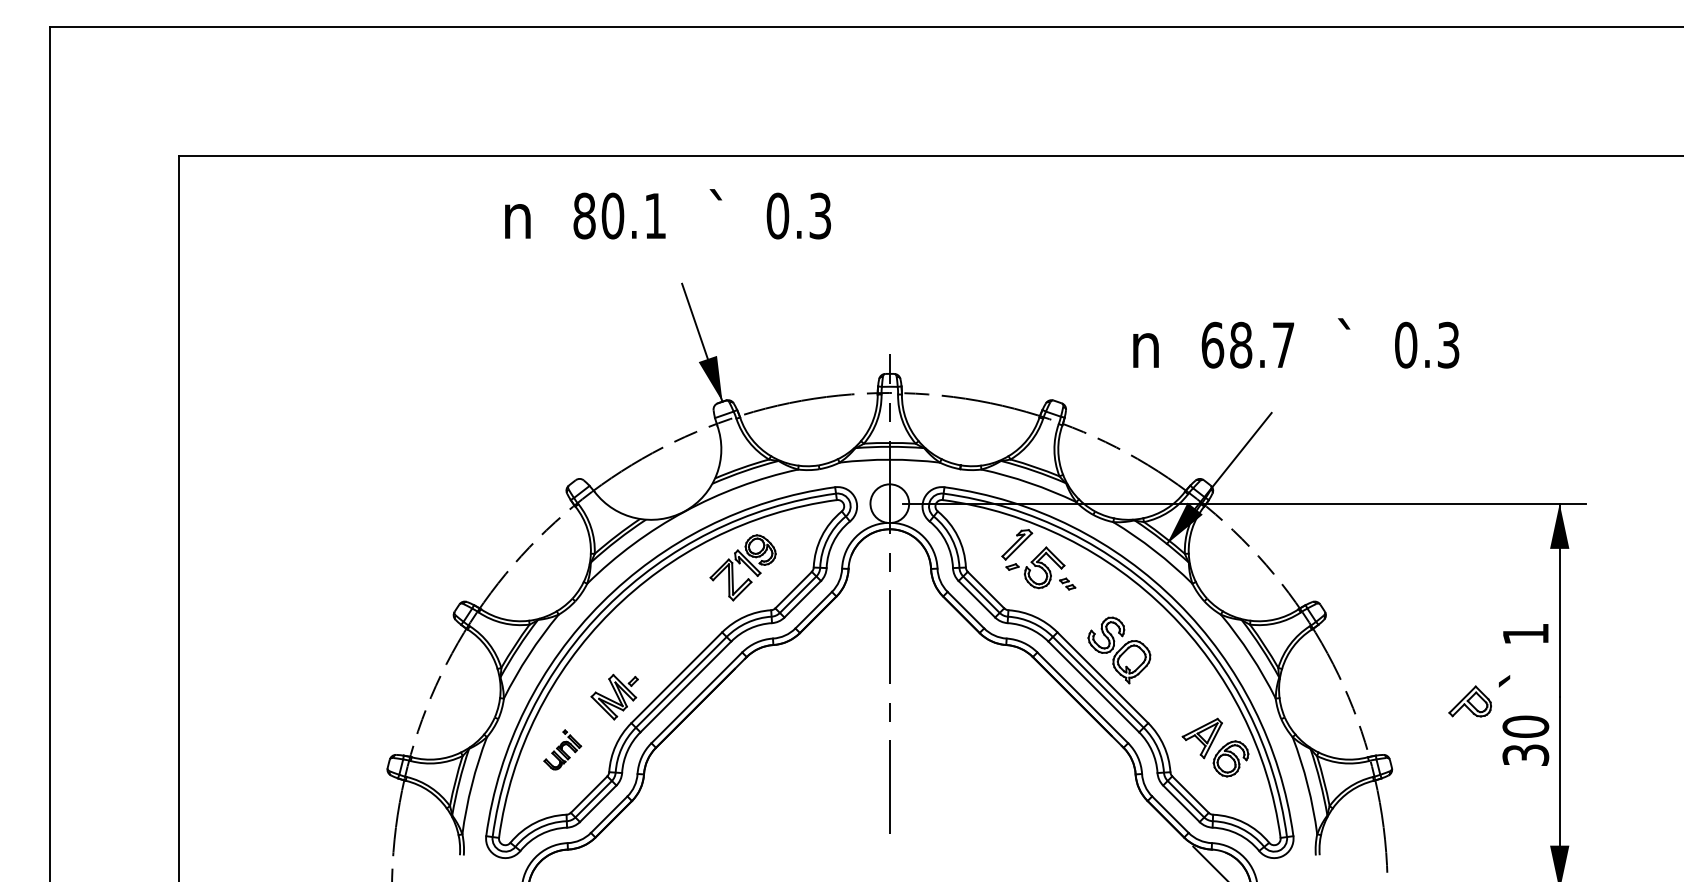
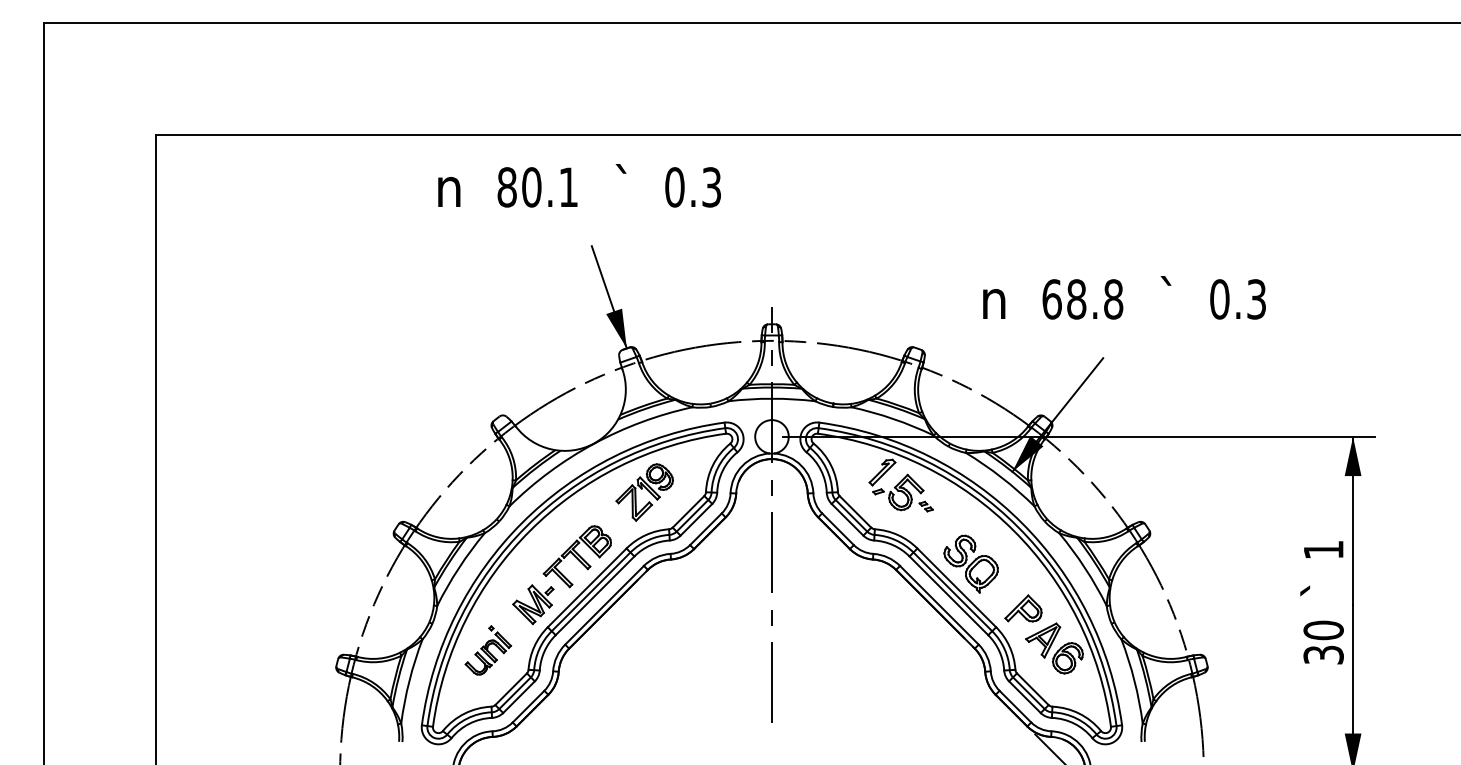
text: (1283, 345) -> (1113, 299), 68.7 -> 68.8
part: (664, 641) -> (576, 556), added
part: (1470, 701) -> (1023, 608), moved
part: (561, 749) -> (487, 650), size x1.43

